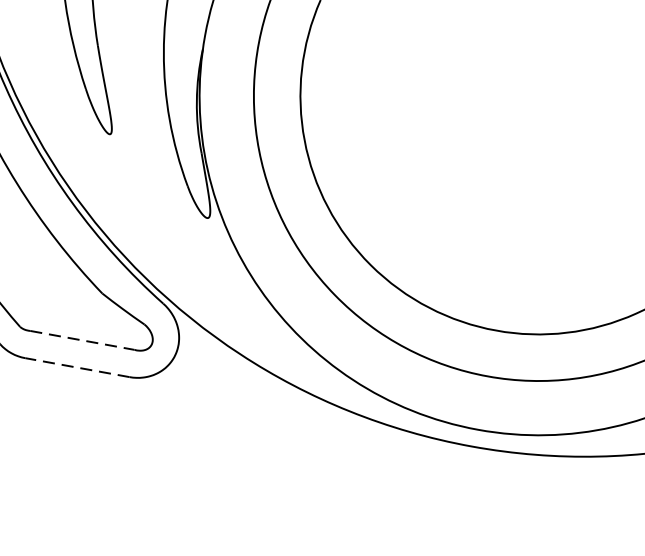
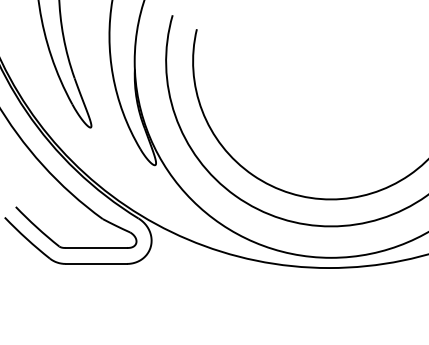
line: (82, 339) -> (96, 247), dashed -> solid
line: (77, 366) -> (96, 263), dashed -> solid

